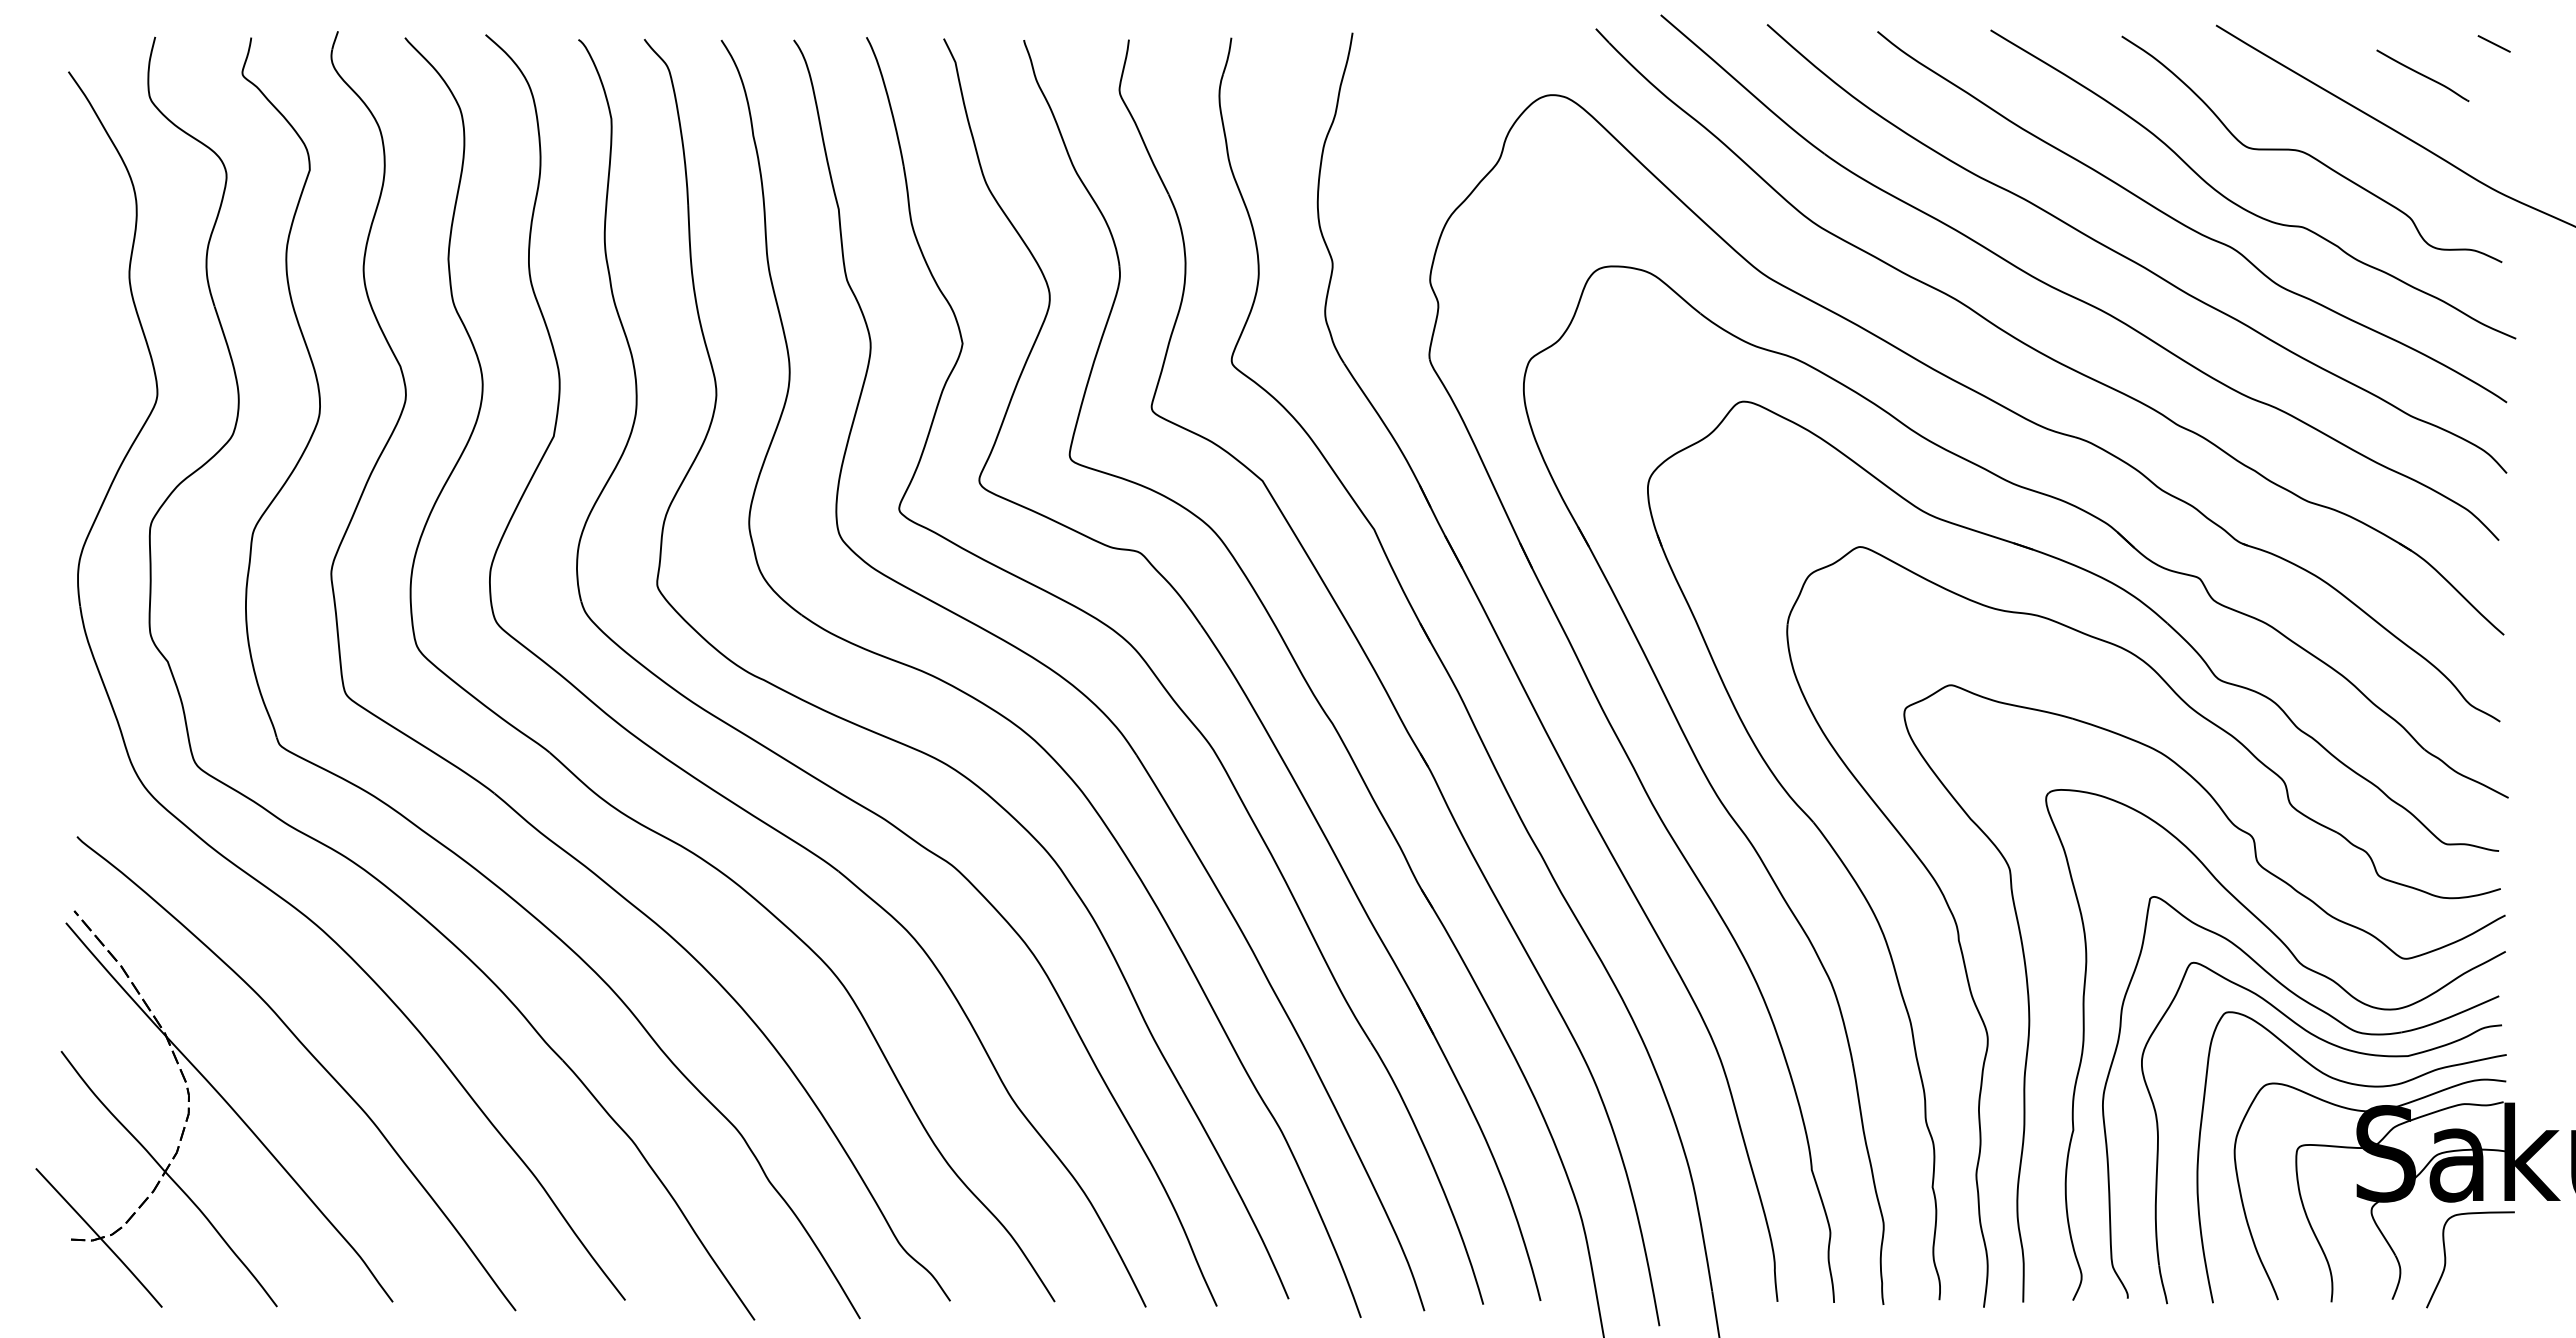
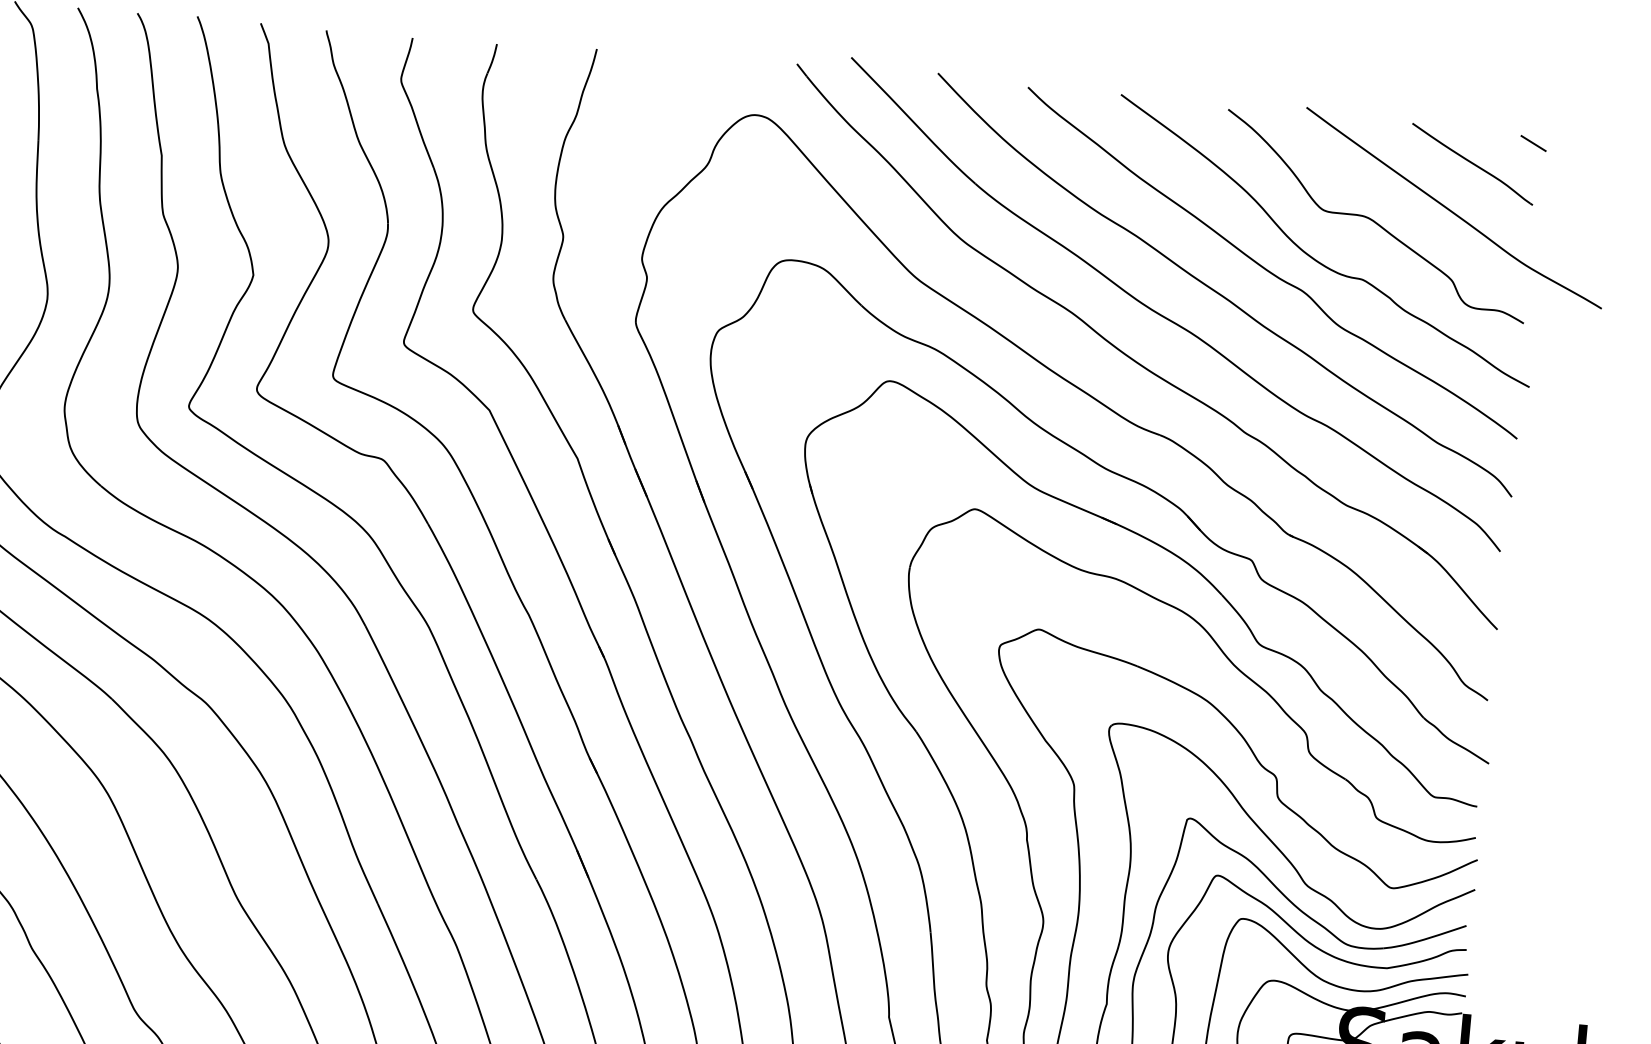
part: (2422, 75) -> (1472, 164), size x1.67

